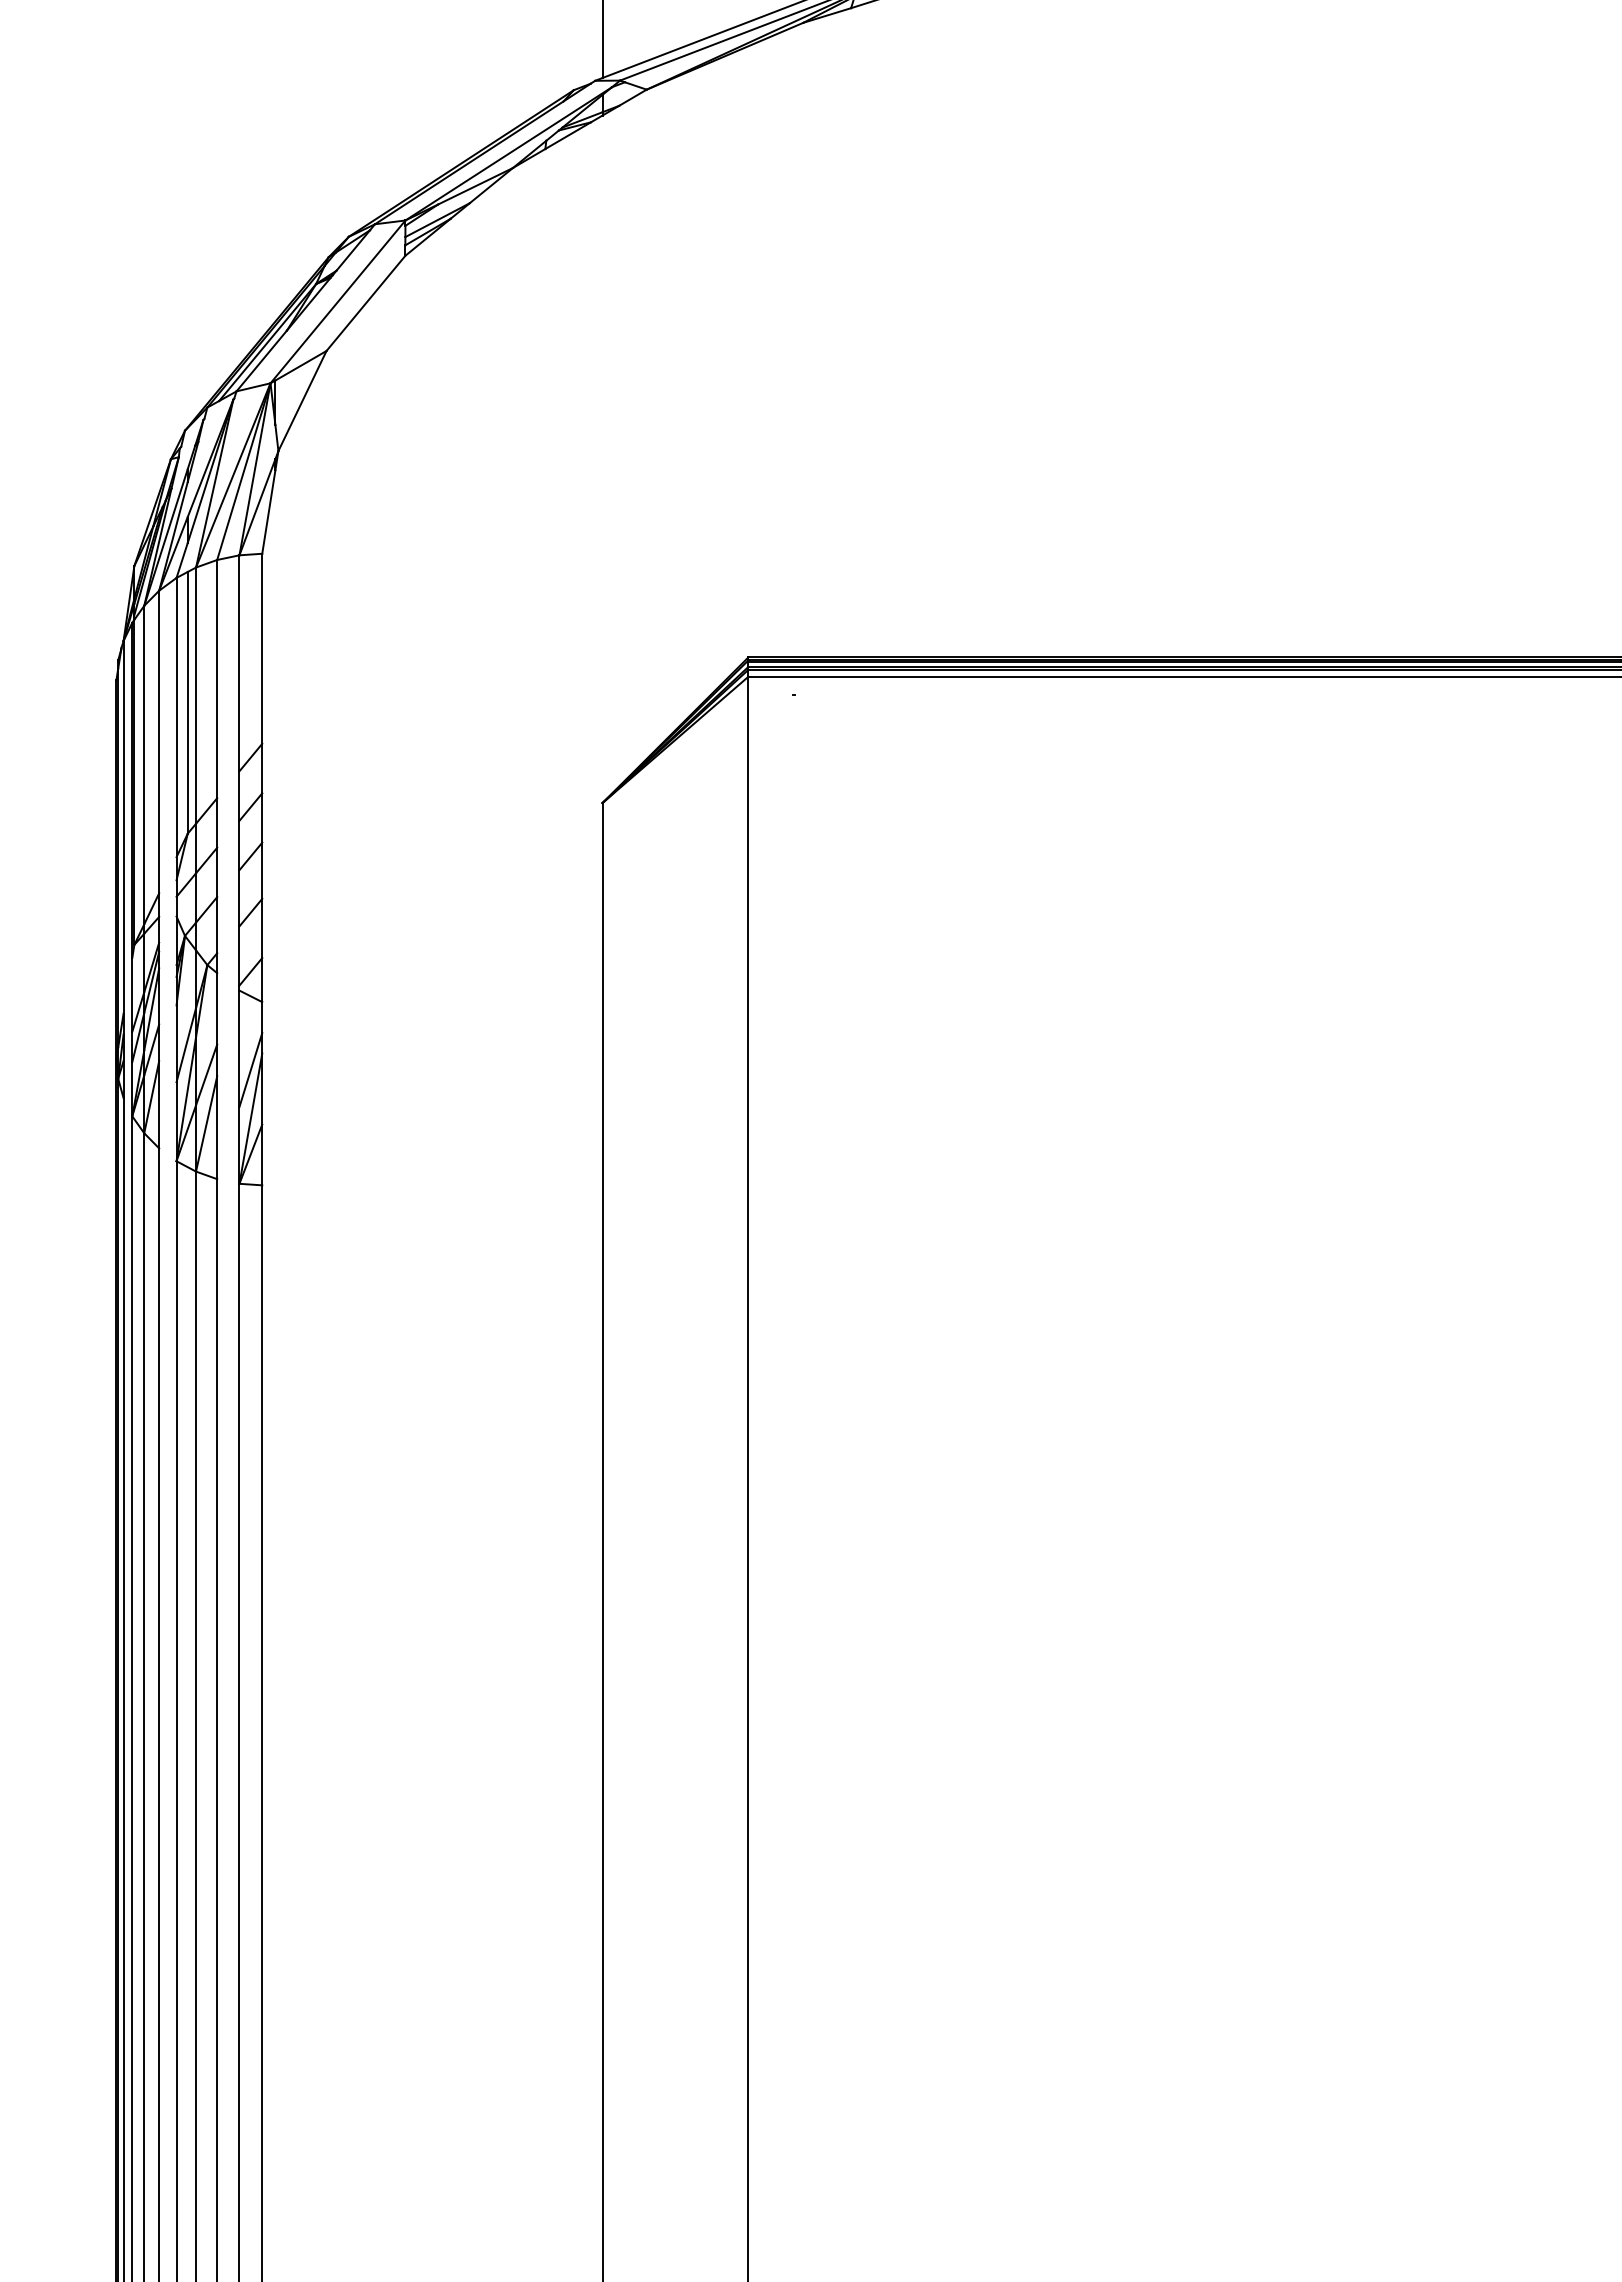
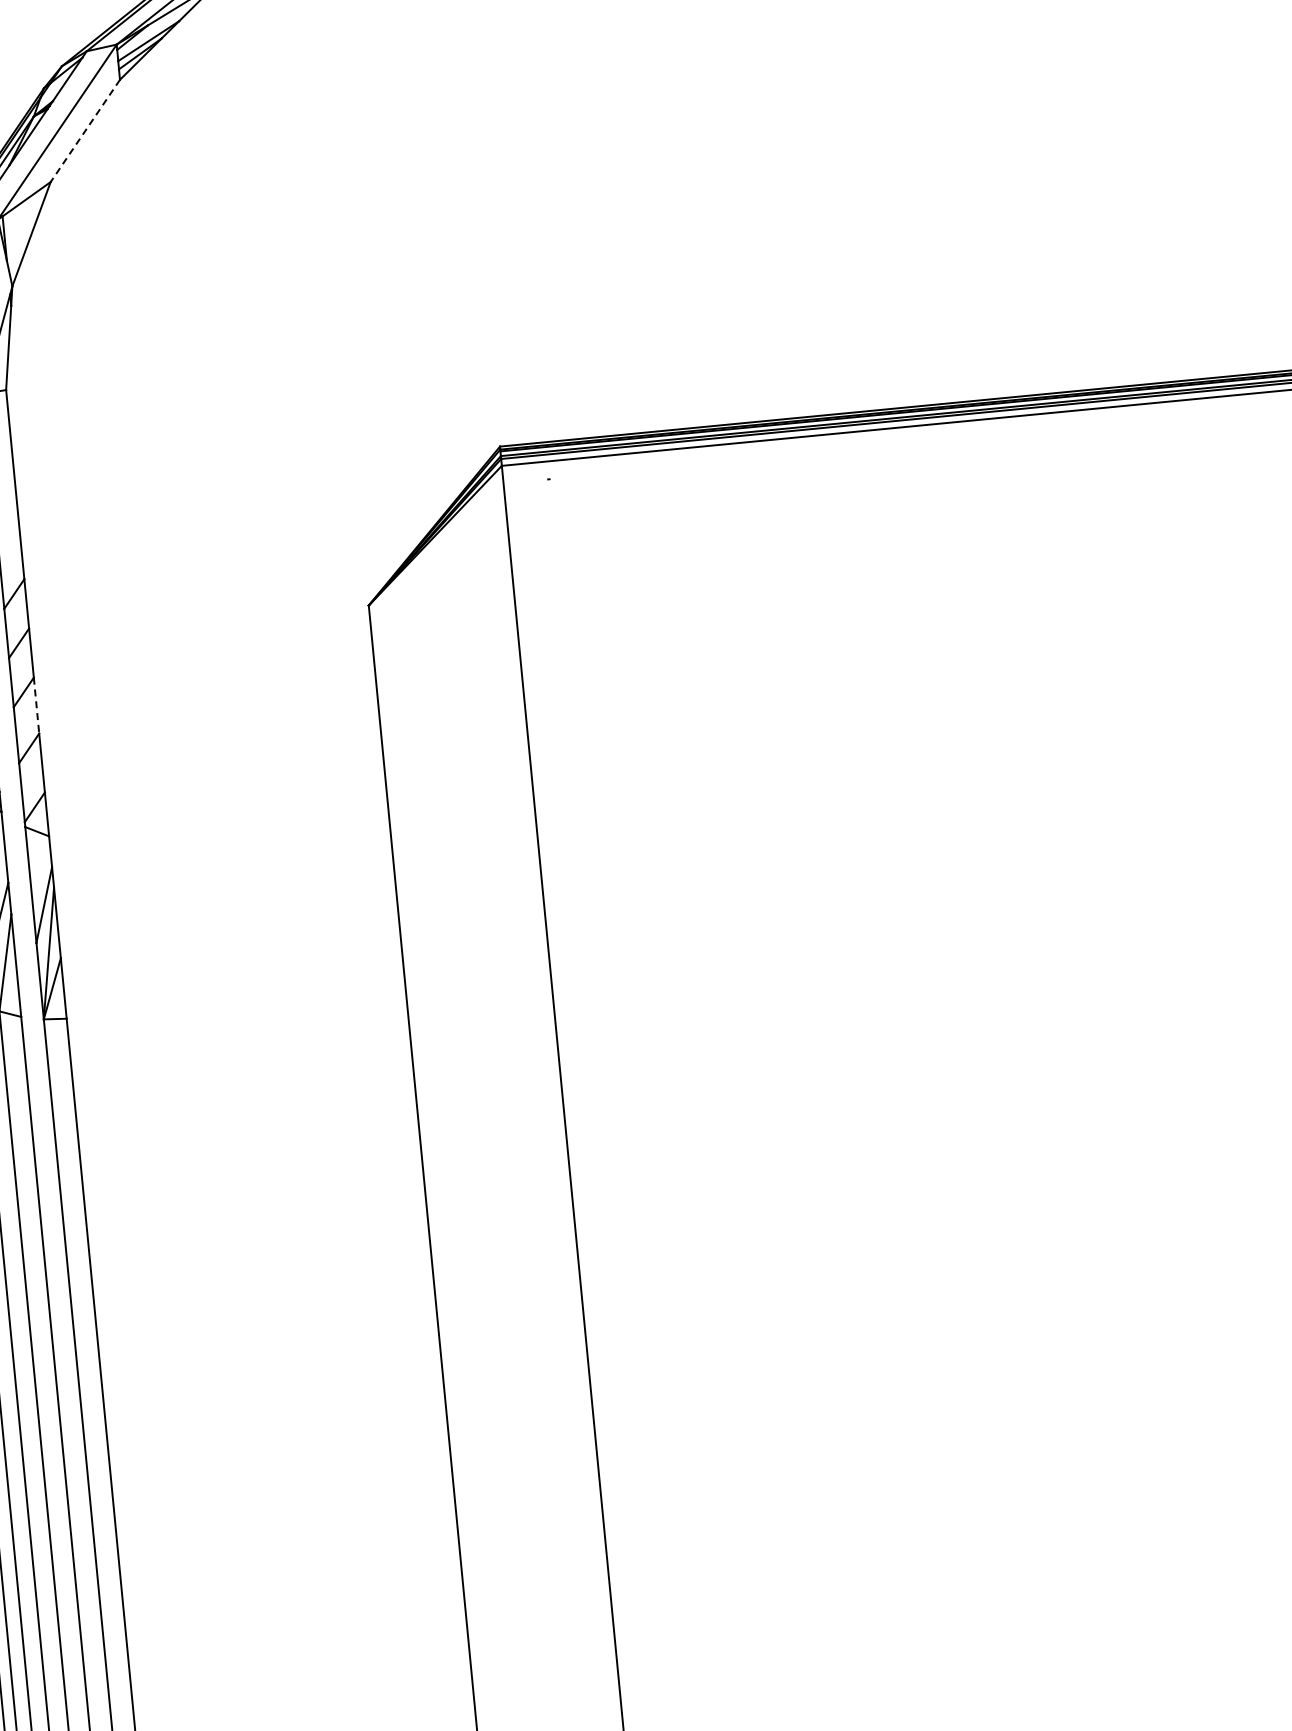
line: (365, 303) -> (84, 131), solid -> dashed
line: (262, 871) -> (36, 706), solid -> dashed

